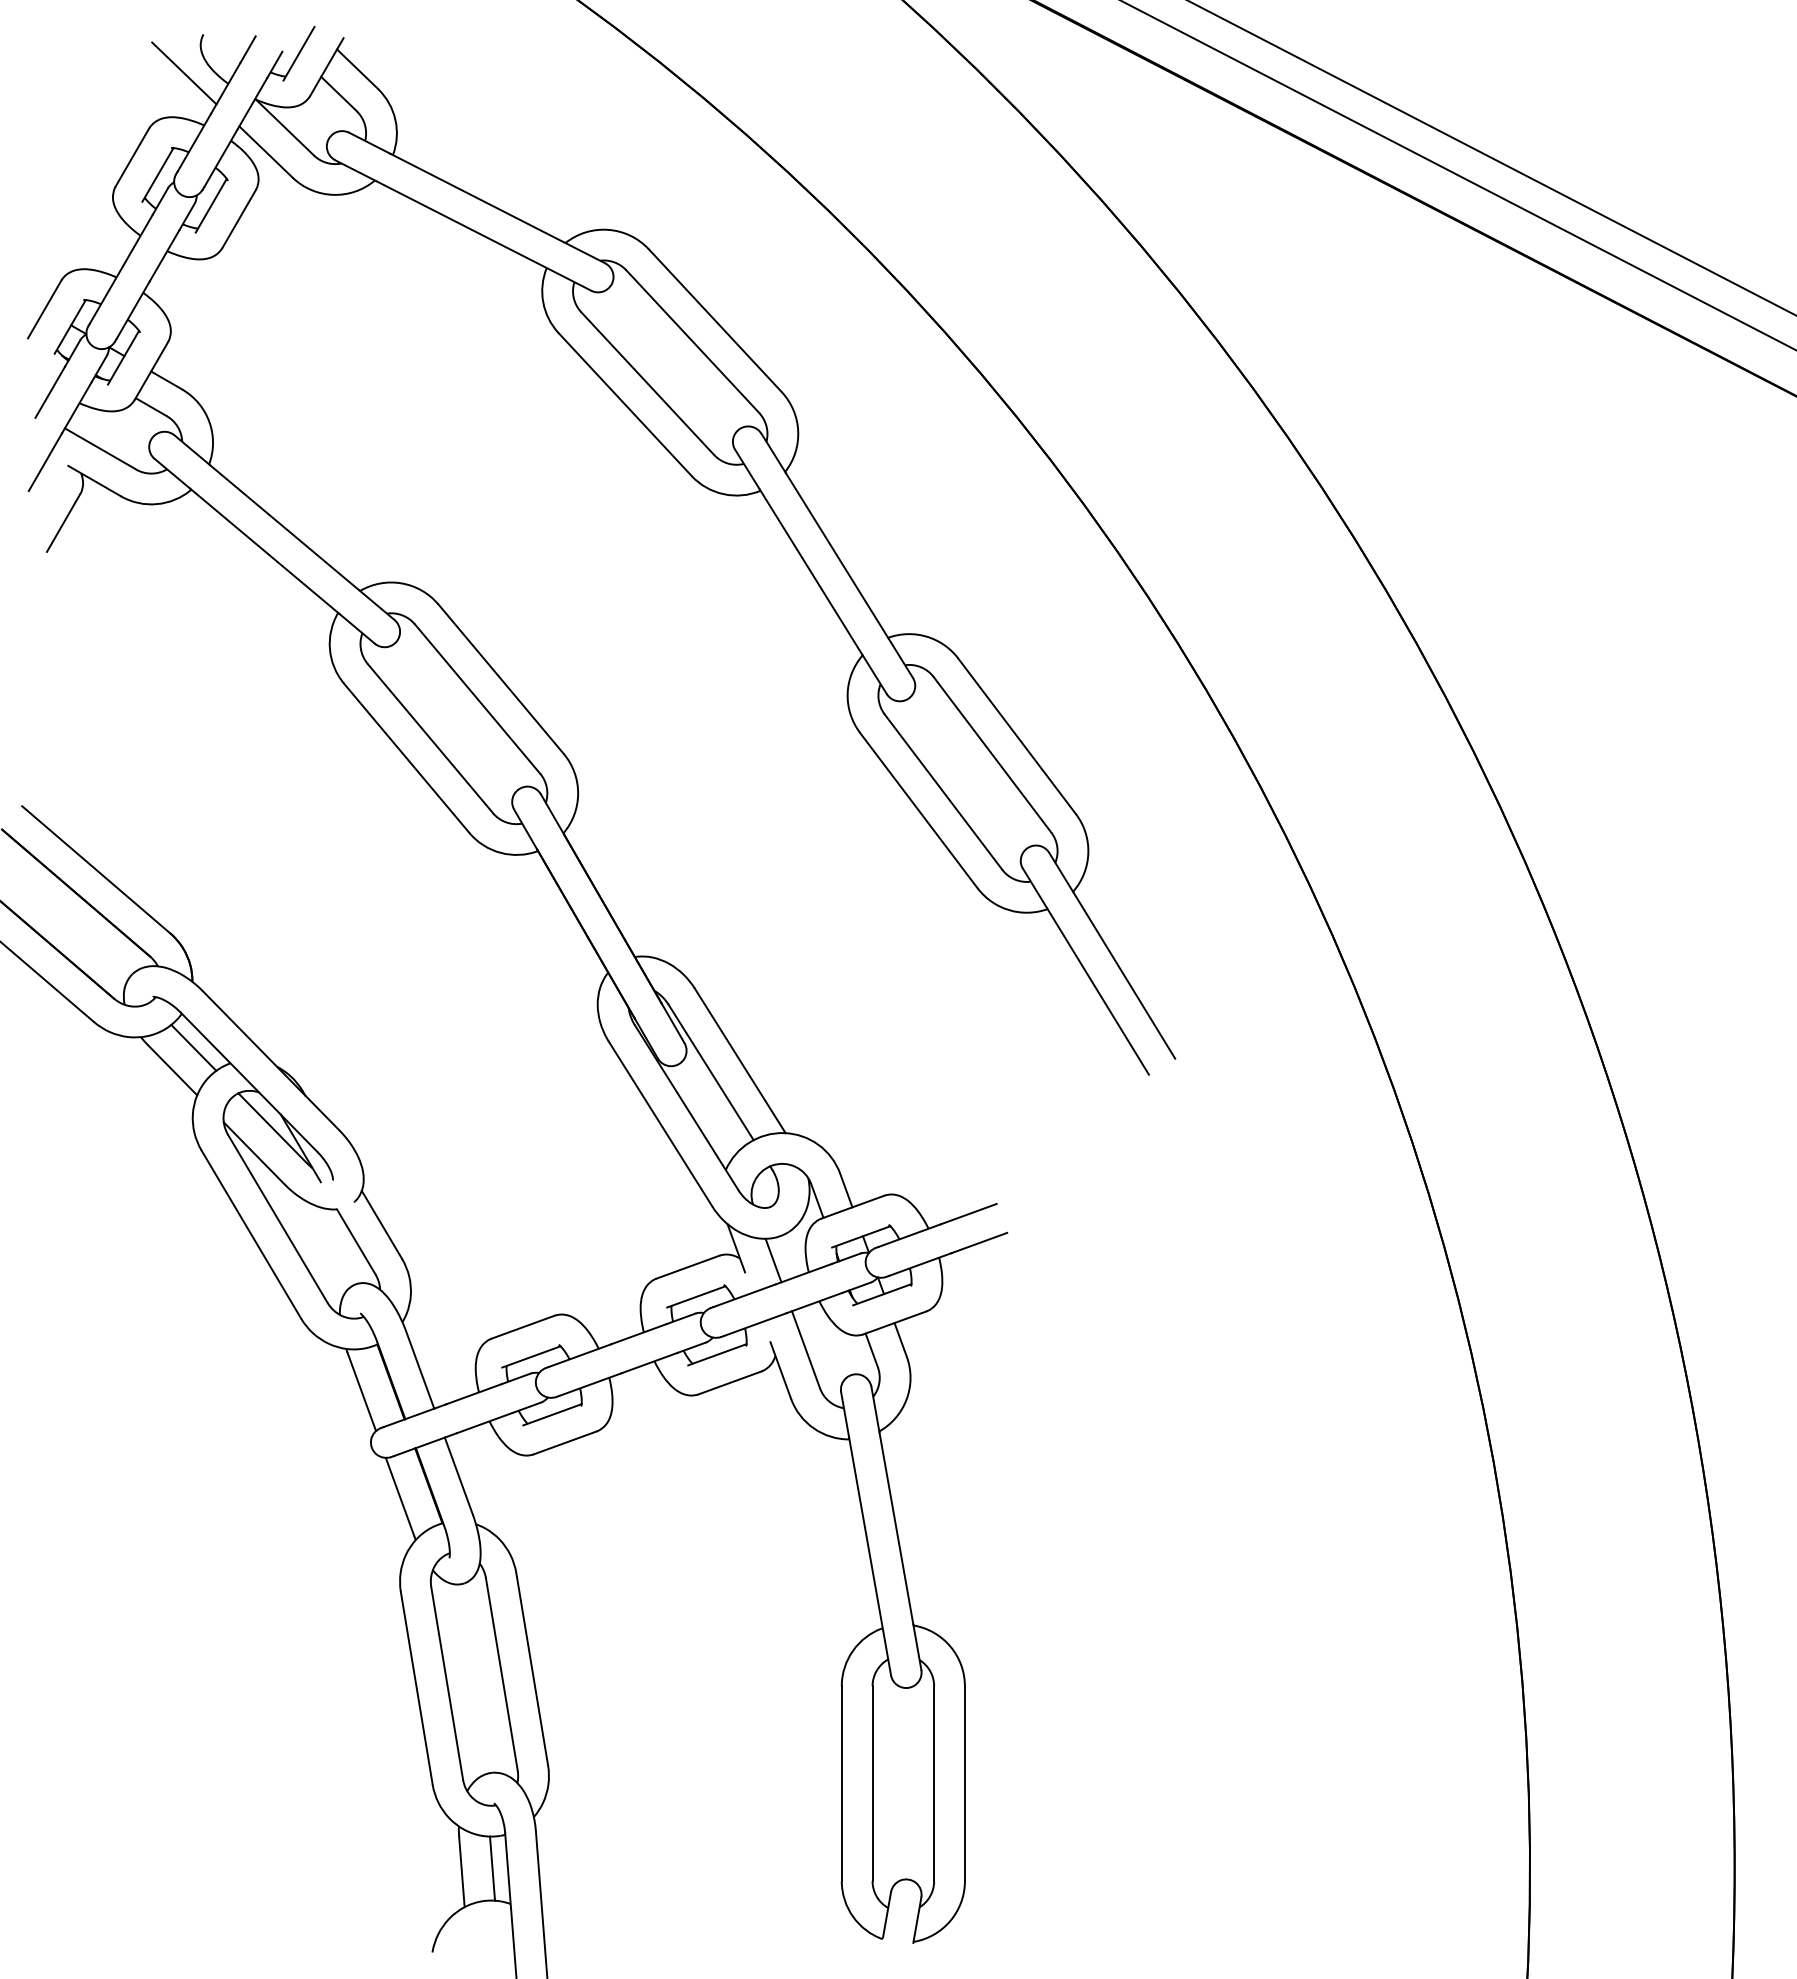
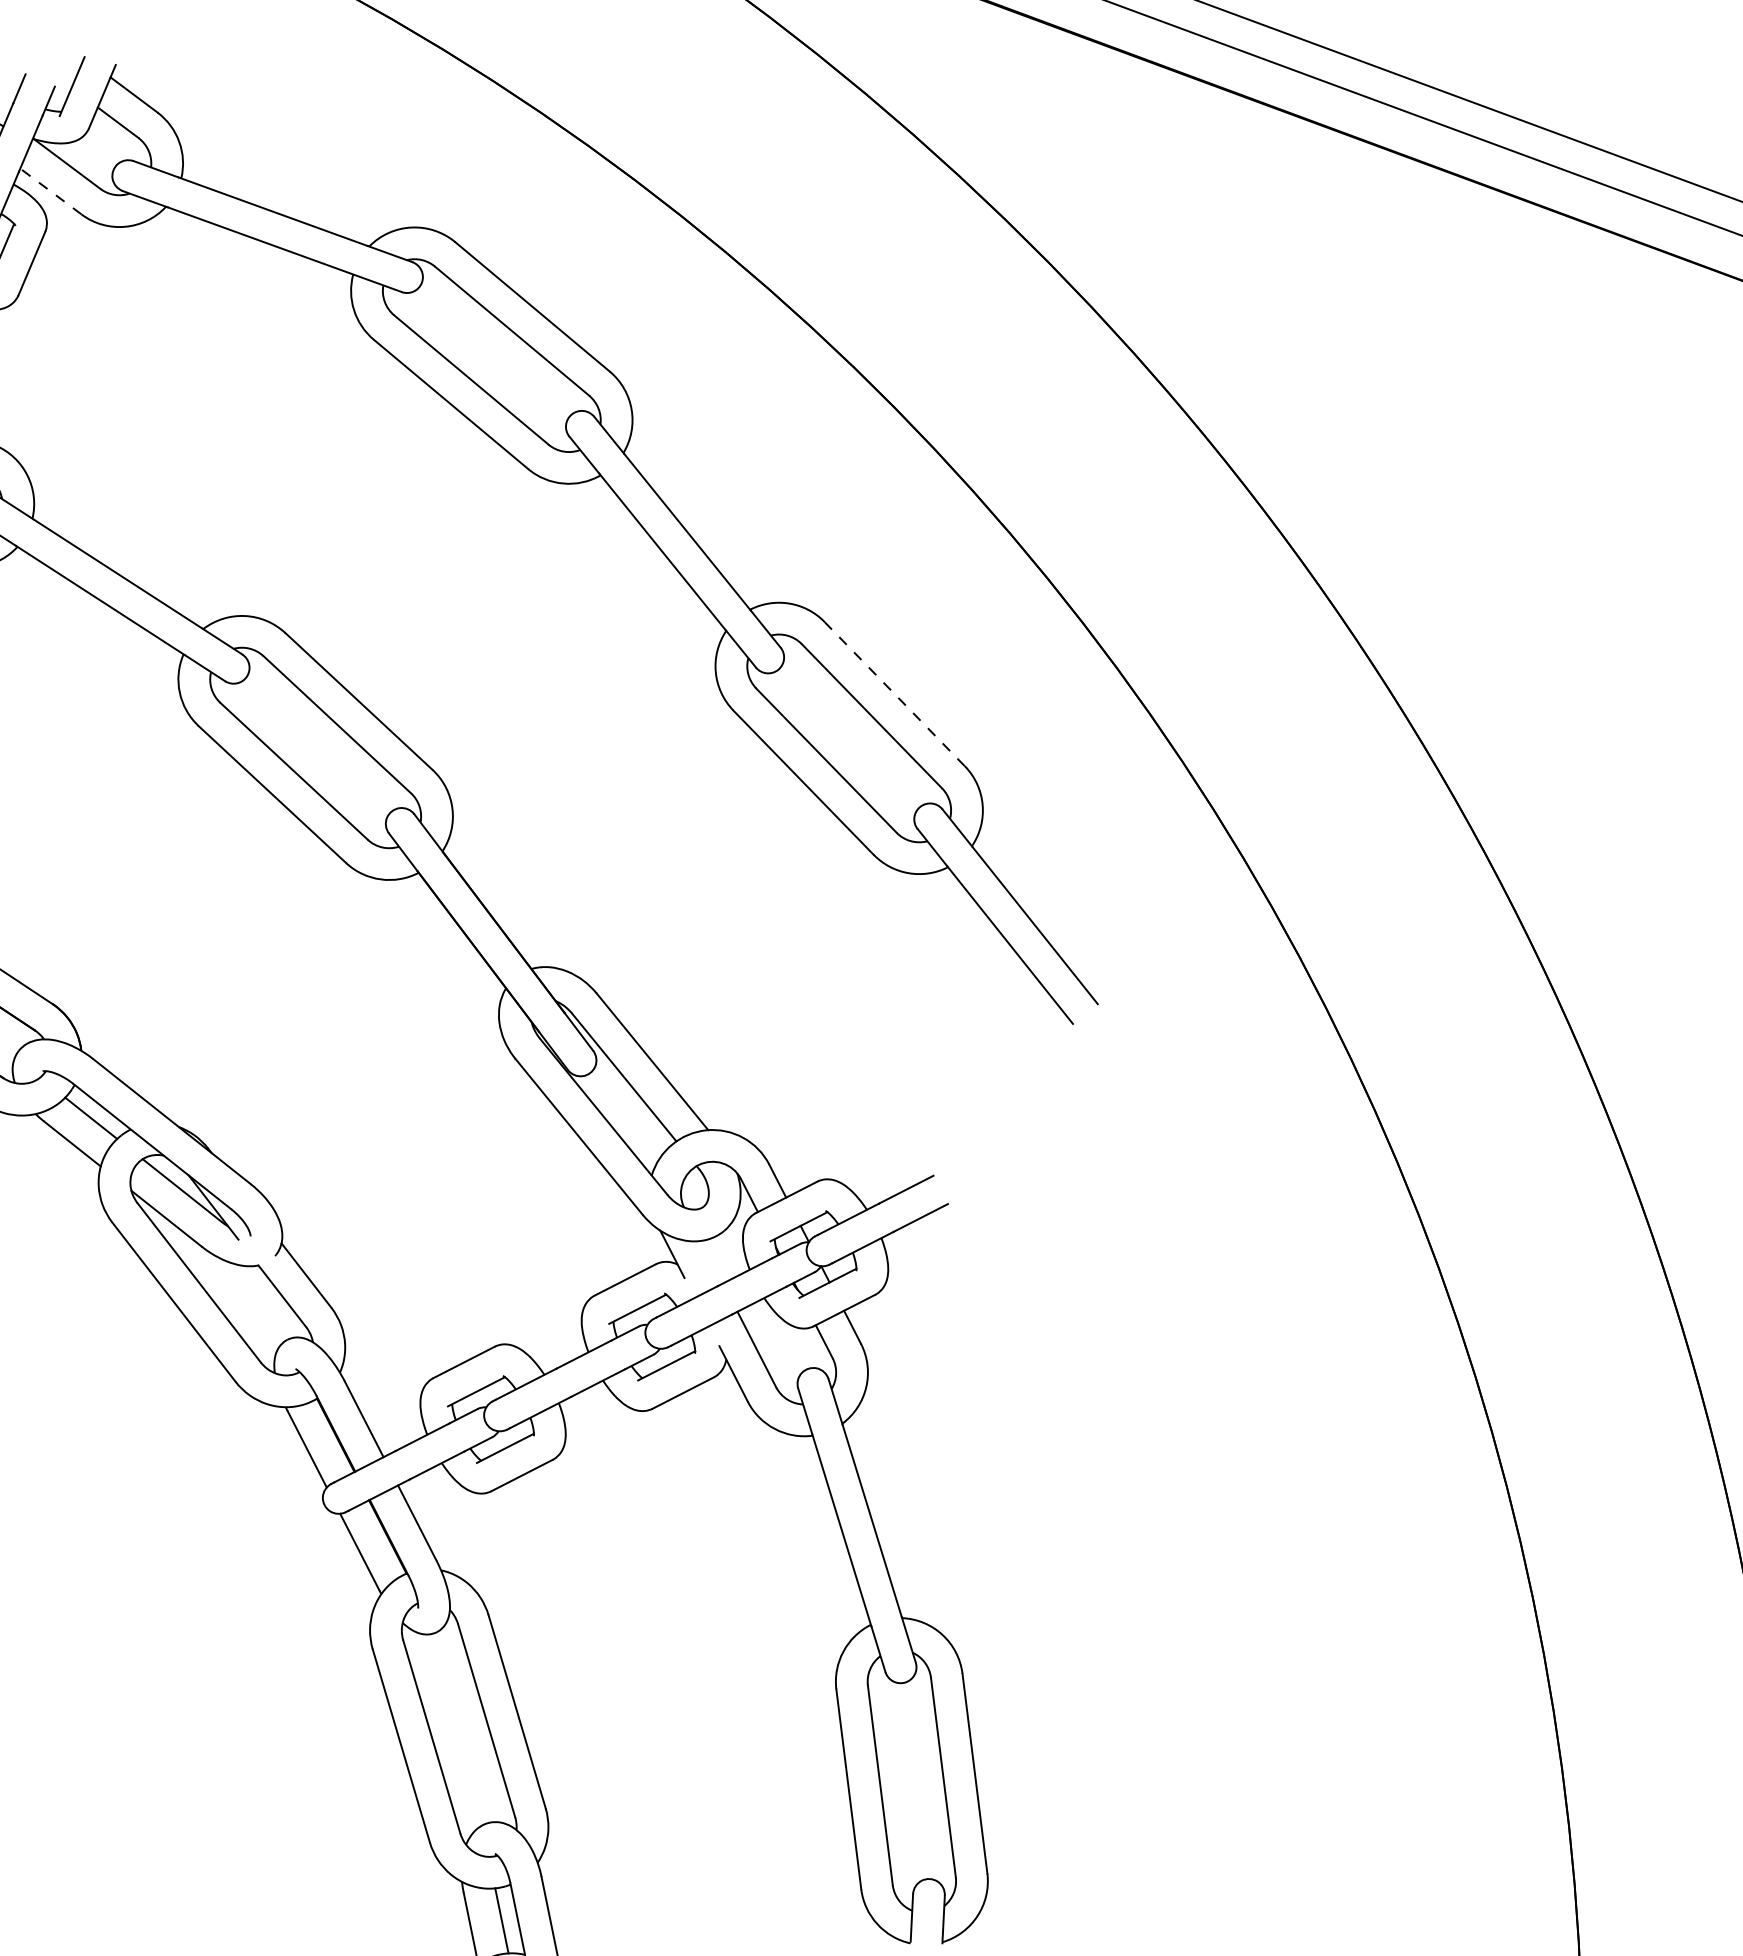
line: (265, 151) -> (50, 191), solid -> dashed
line: (1016, 735) -> (894, 693), solid -> dashed
line: (773, 1260) -> (712, 1262), removed

